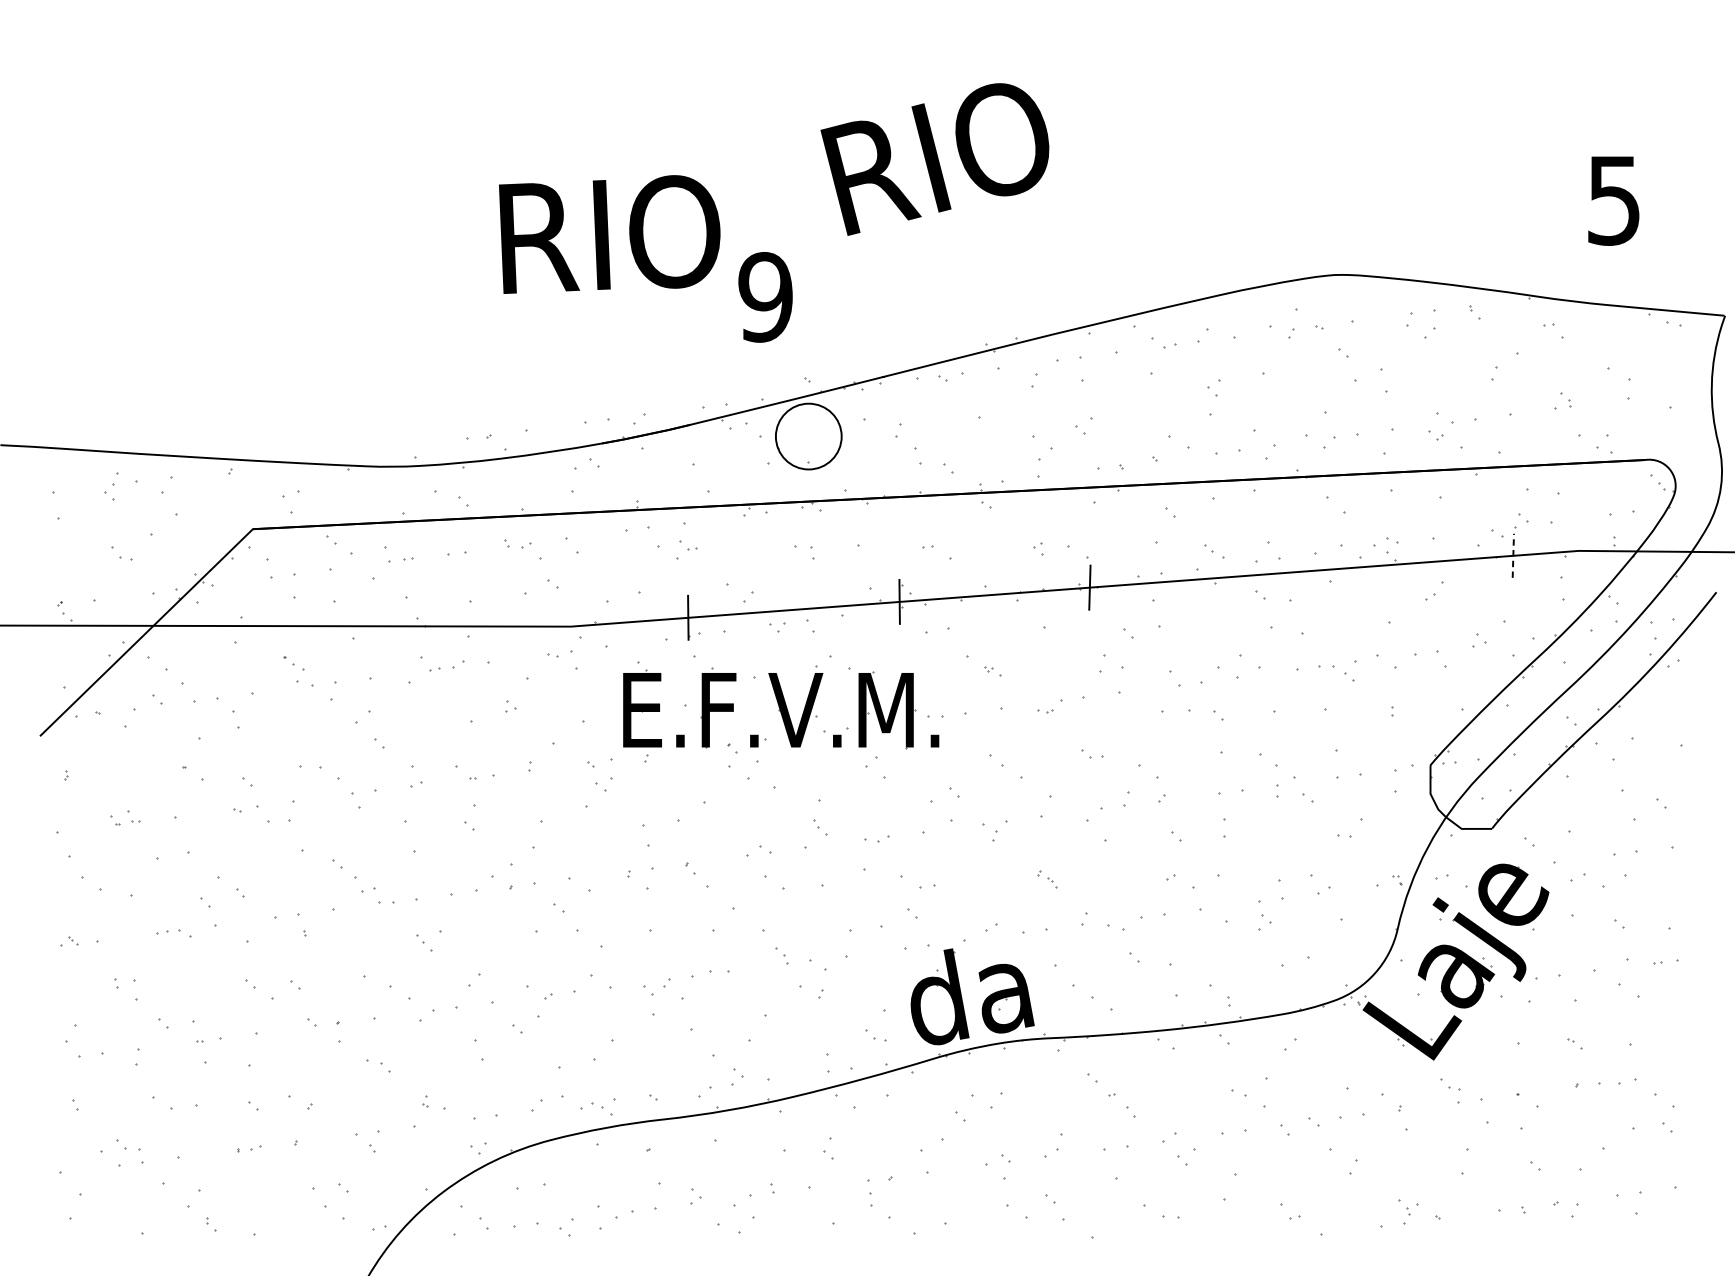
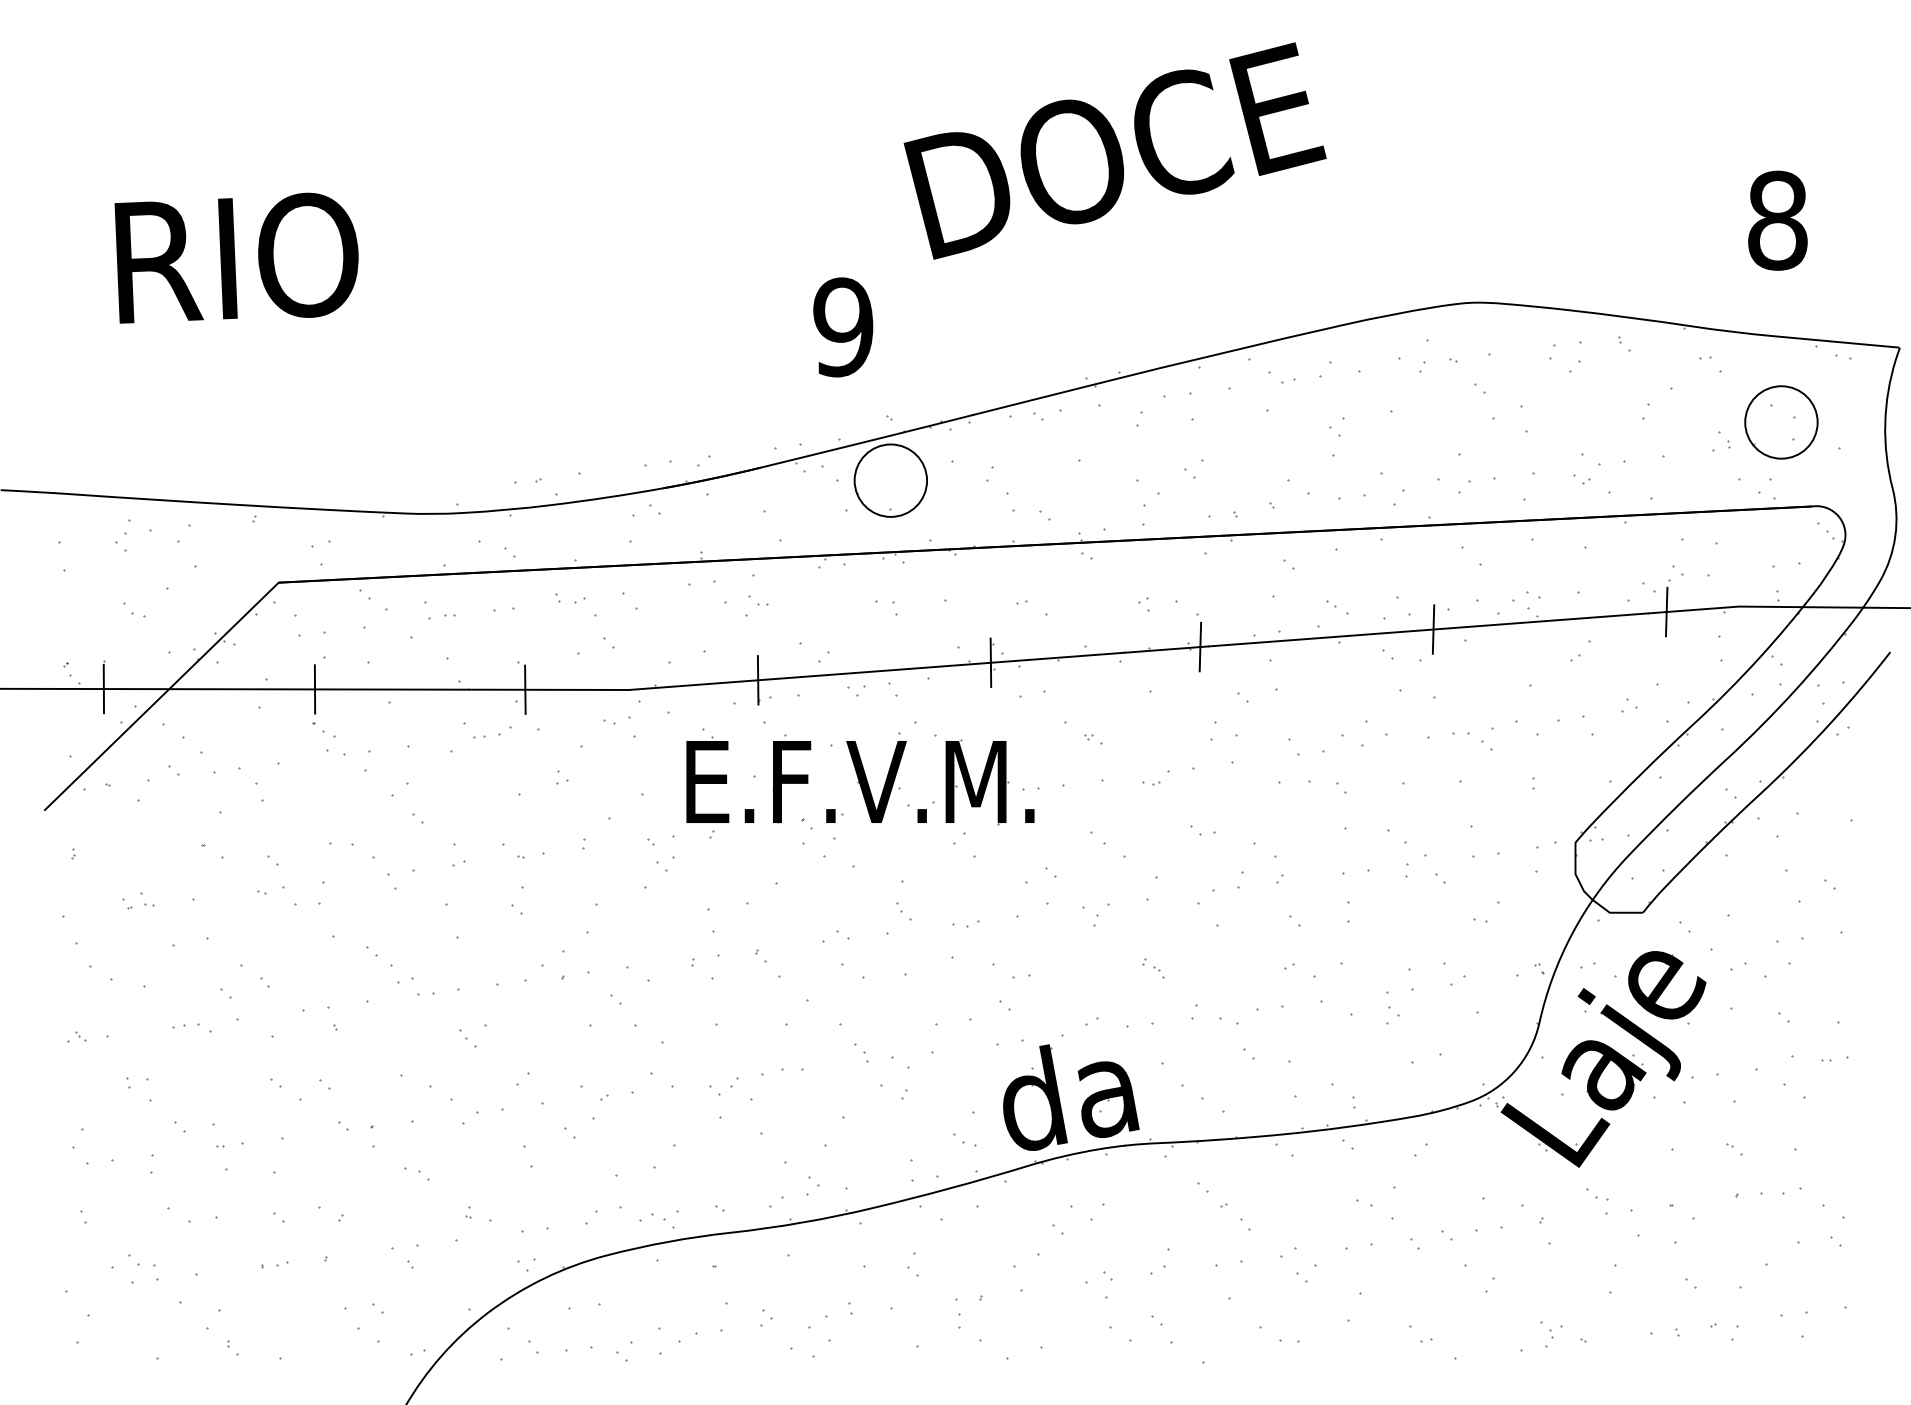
text: (1025, 135) -> (1129, 149), RIO -> DOCE
text: (1613, 200) -> (1777, 220), 5 -> 8
text: (609, 233) -> (236, 257), moved
part: (1617, 383) -> (1781, 422), added
line: (1513, 555) -> (1666, 611), dashed -> solid
line: (1301, 571) -> (1433, 629), added
line: (93, 625) -> (103, 688), added
line: (285, 626) -> (314, 689), added
line: (477, 626) -> (525, 689), added

